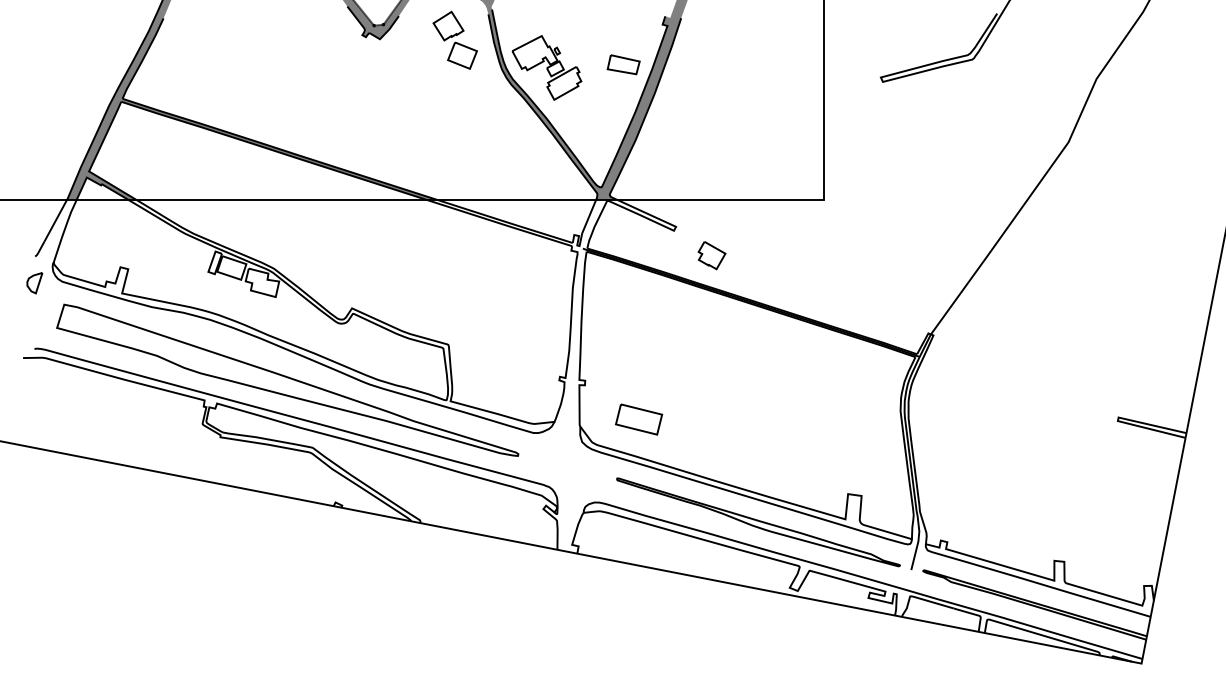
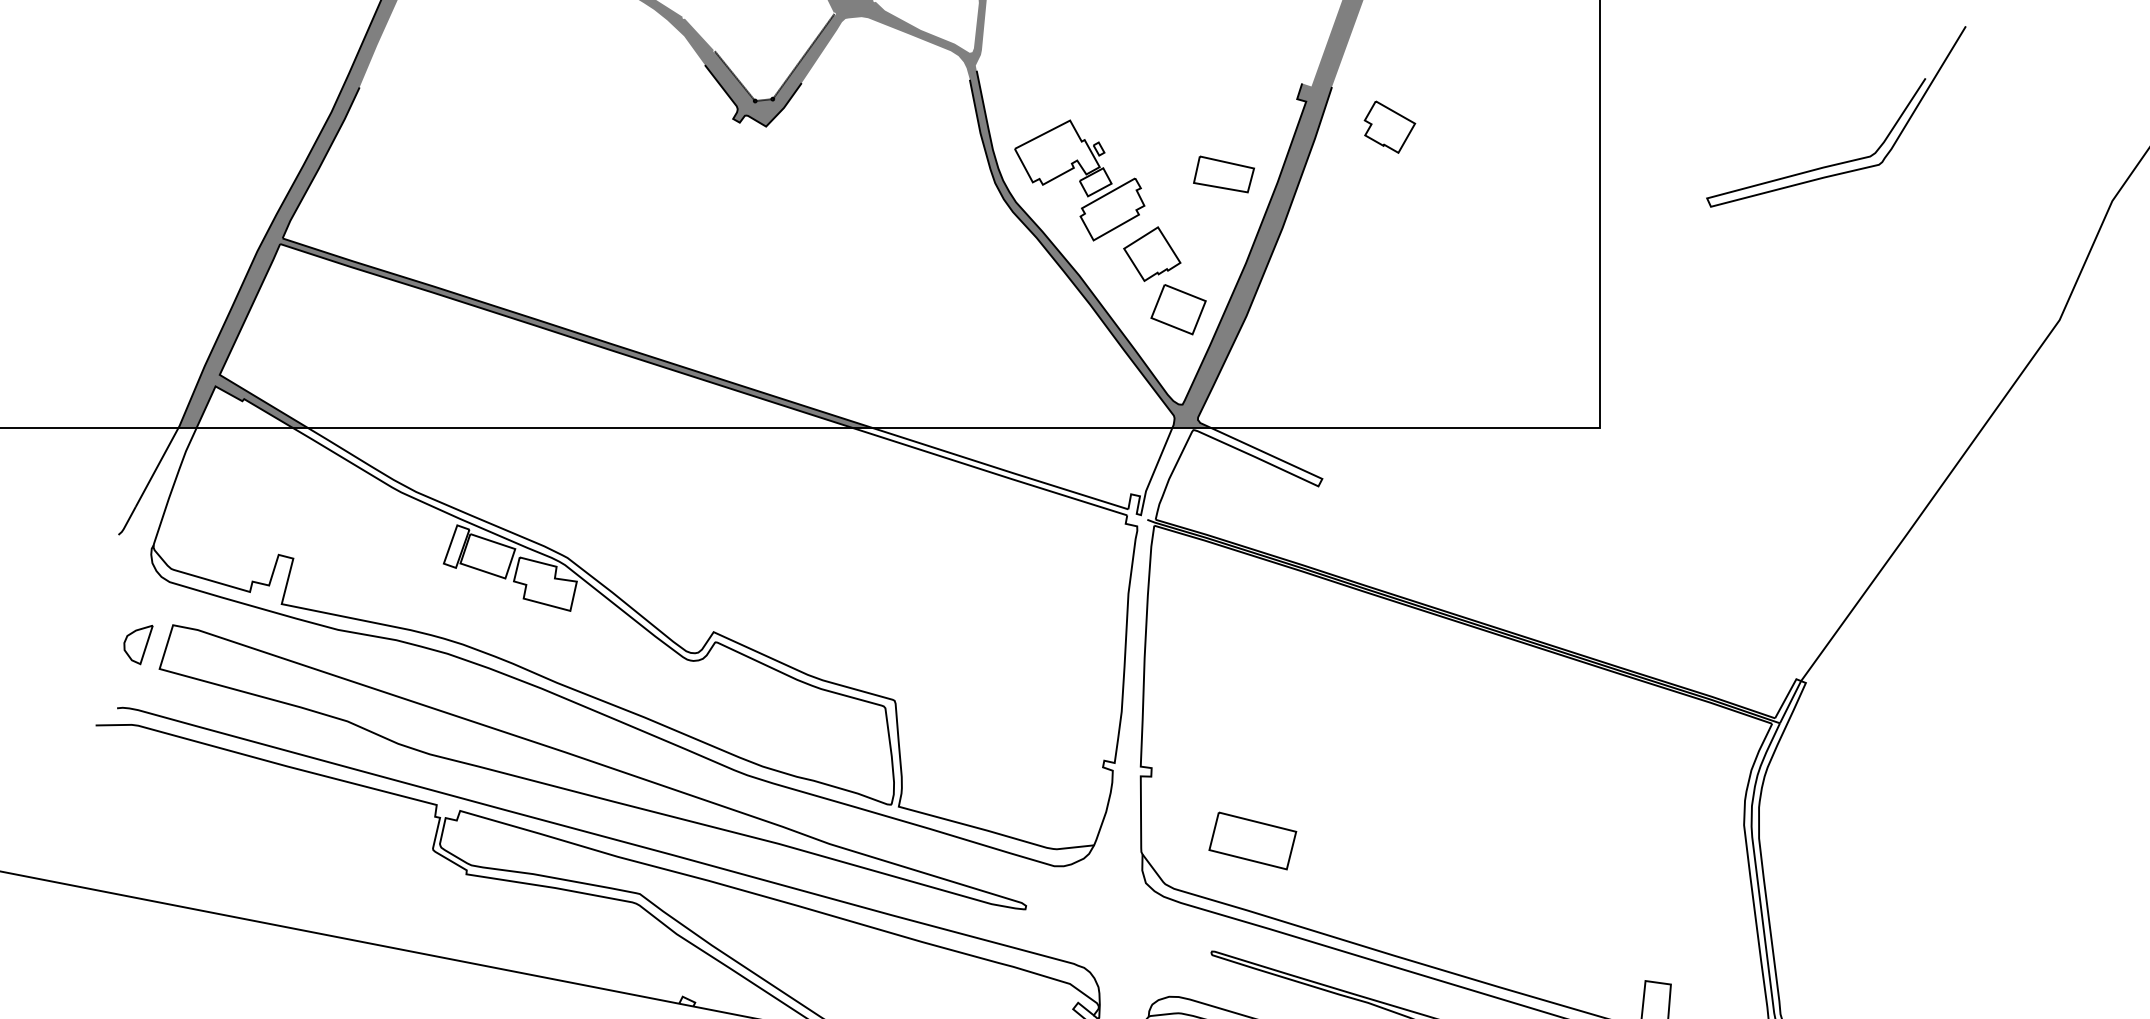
part: (454, 39) -> (1163, 279), moved
part: (711, 255) -> (1388, 127), moved
part: (34, 283) -> (137, 645), moved

